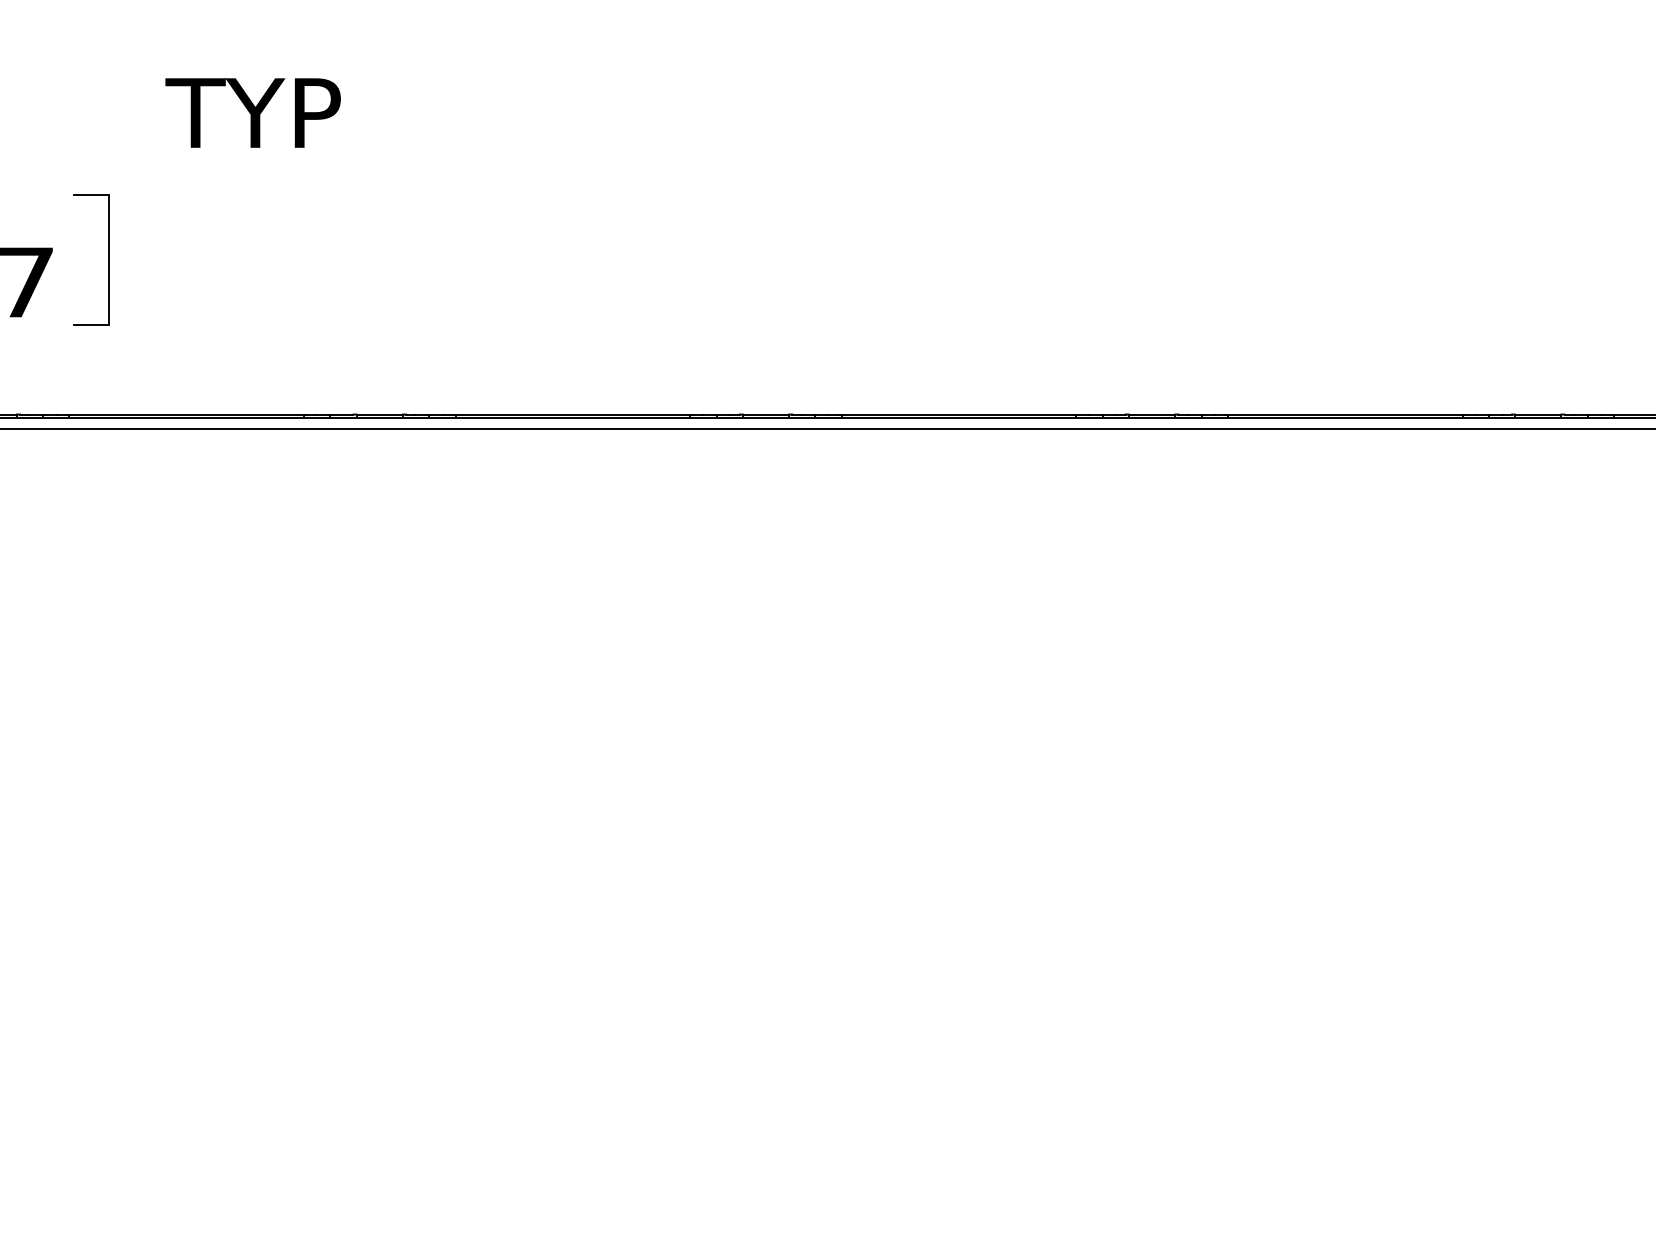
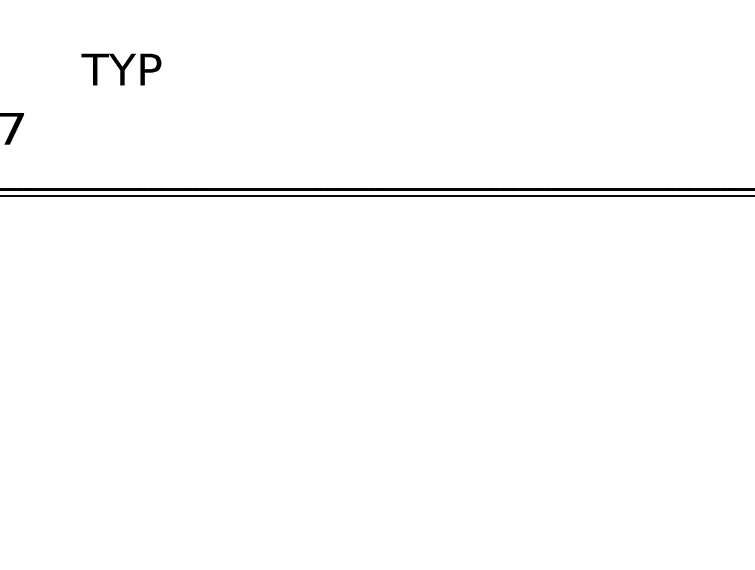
text: (253, 112) -> (121, 69), moved
part: (108, 259) -> (49, 118), removed

